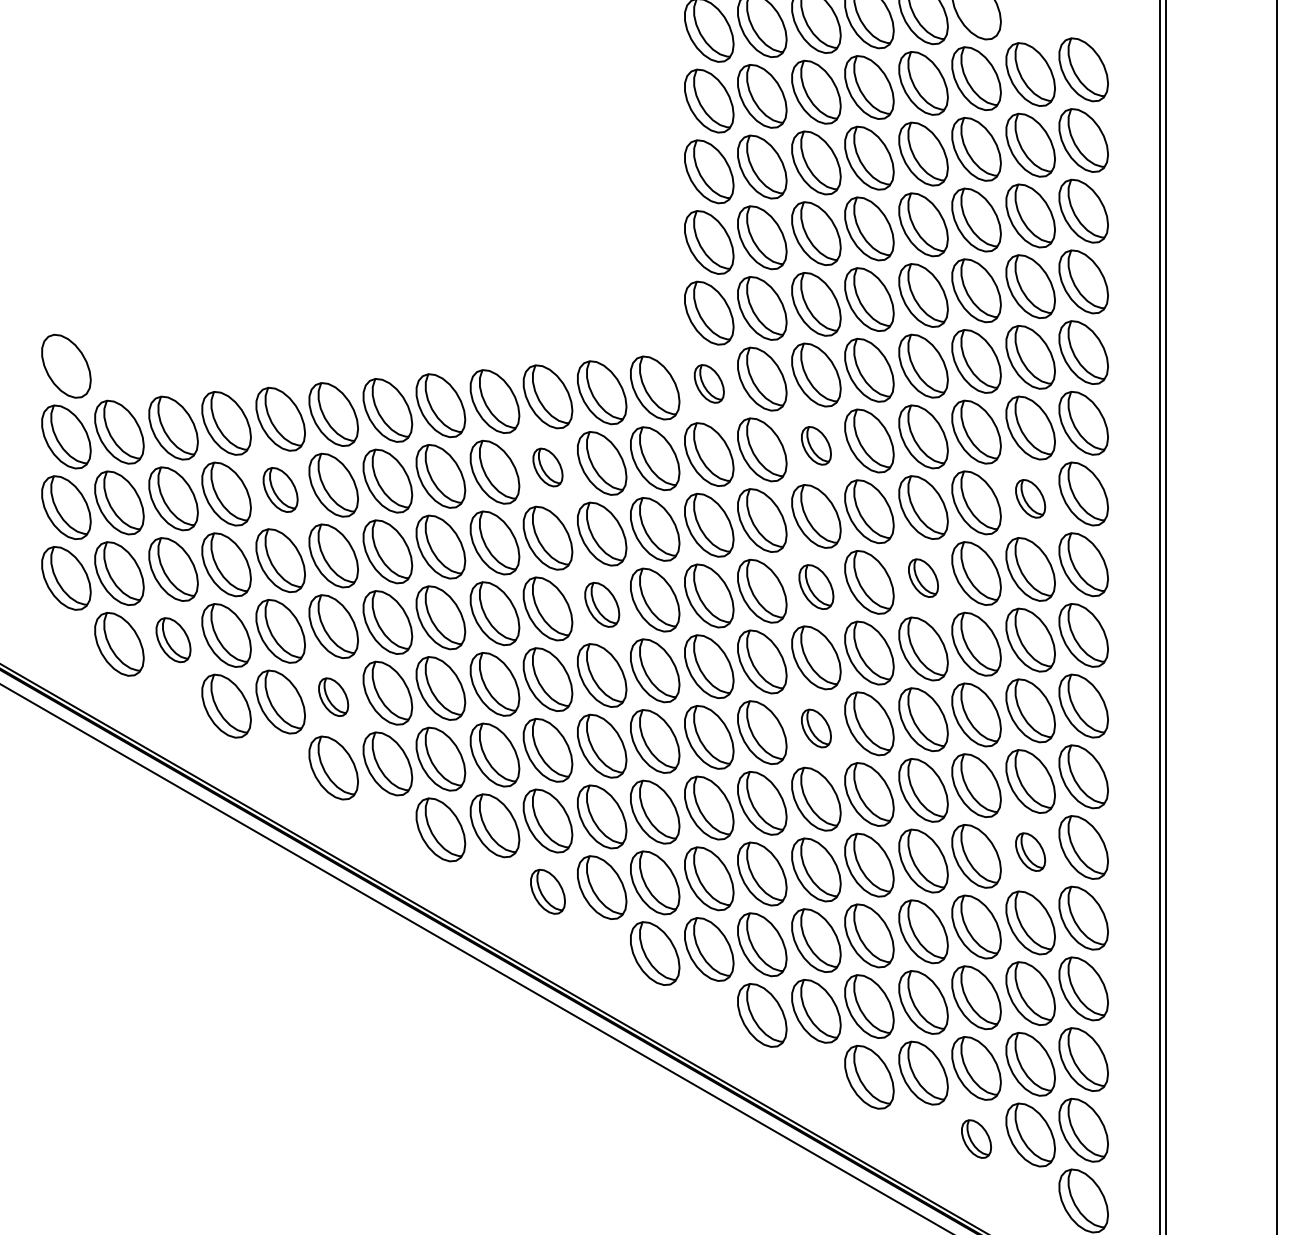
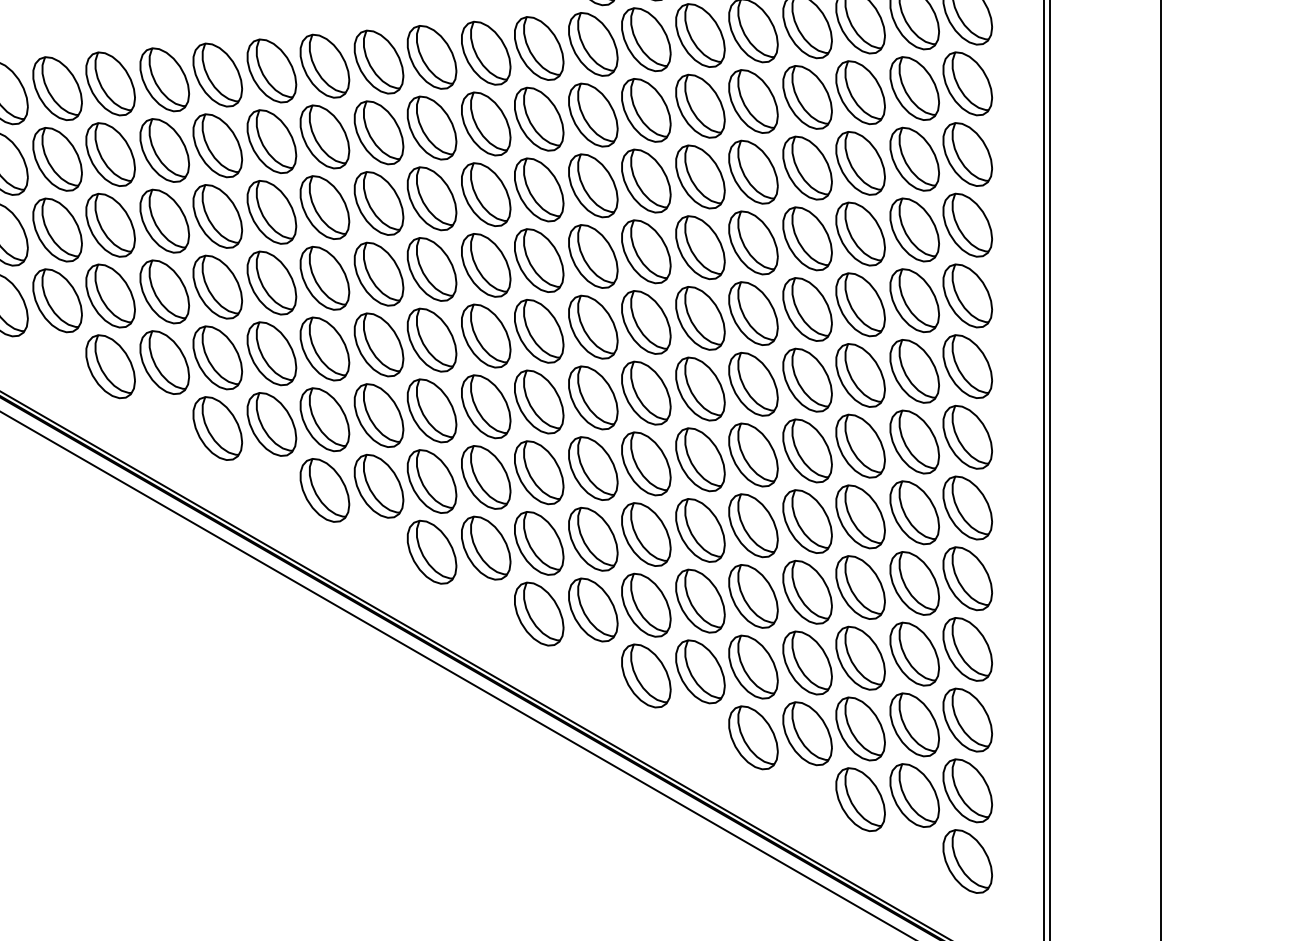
part: (709, 383) -> (593, 44), size x1.67
part: (816, 445) -> (700, 106), size x1.67
part: (547, 467) -> (431, 128), size x1.67
part: (280, 489) -> (164, 150), size x1.43
part: (1030, 498) -> (914, 159), size x1.67
part: (923, 577) -> (807, 238), size x1.67
part: (816, 586) -> (700, 247), size x1.43
part: (602, 604) -> (486, 265), size x1.43
part: (173, 639) -> (57, 300), size x1.43
part: (333, 696) -> (217, 357), size x1.67
part: (816, 728) -> (700, 389), size x1.67
part: (1030, 851) -> (914, 512), size x1.67
part: (547, 891) -> (431, 552), size x1.43
part: (976, 1138) -> (860, 799), size x1.67

